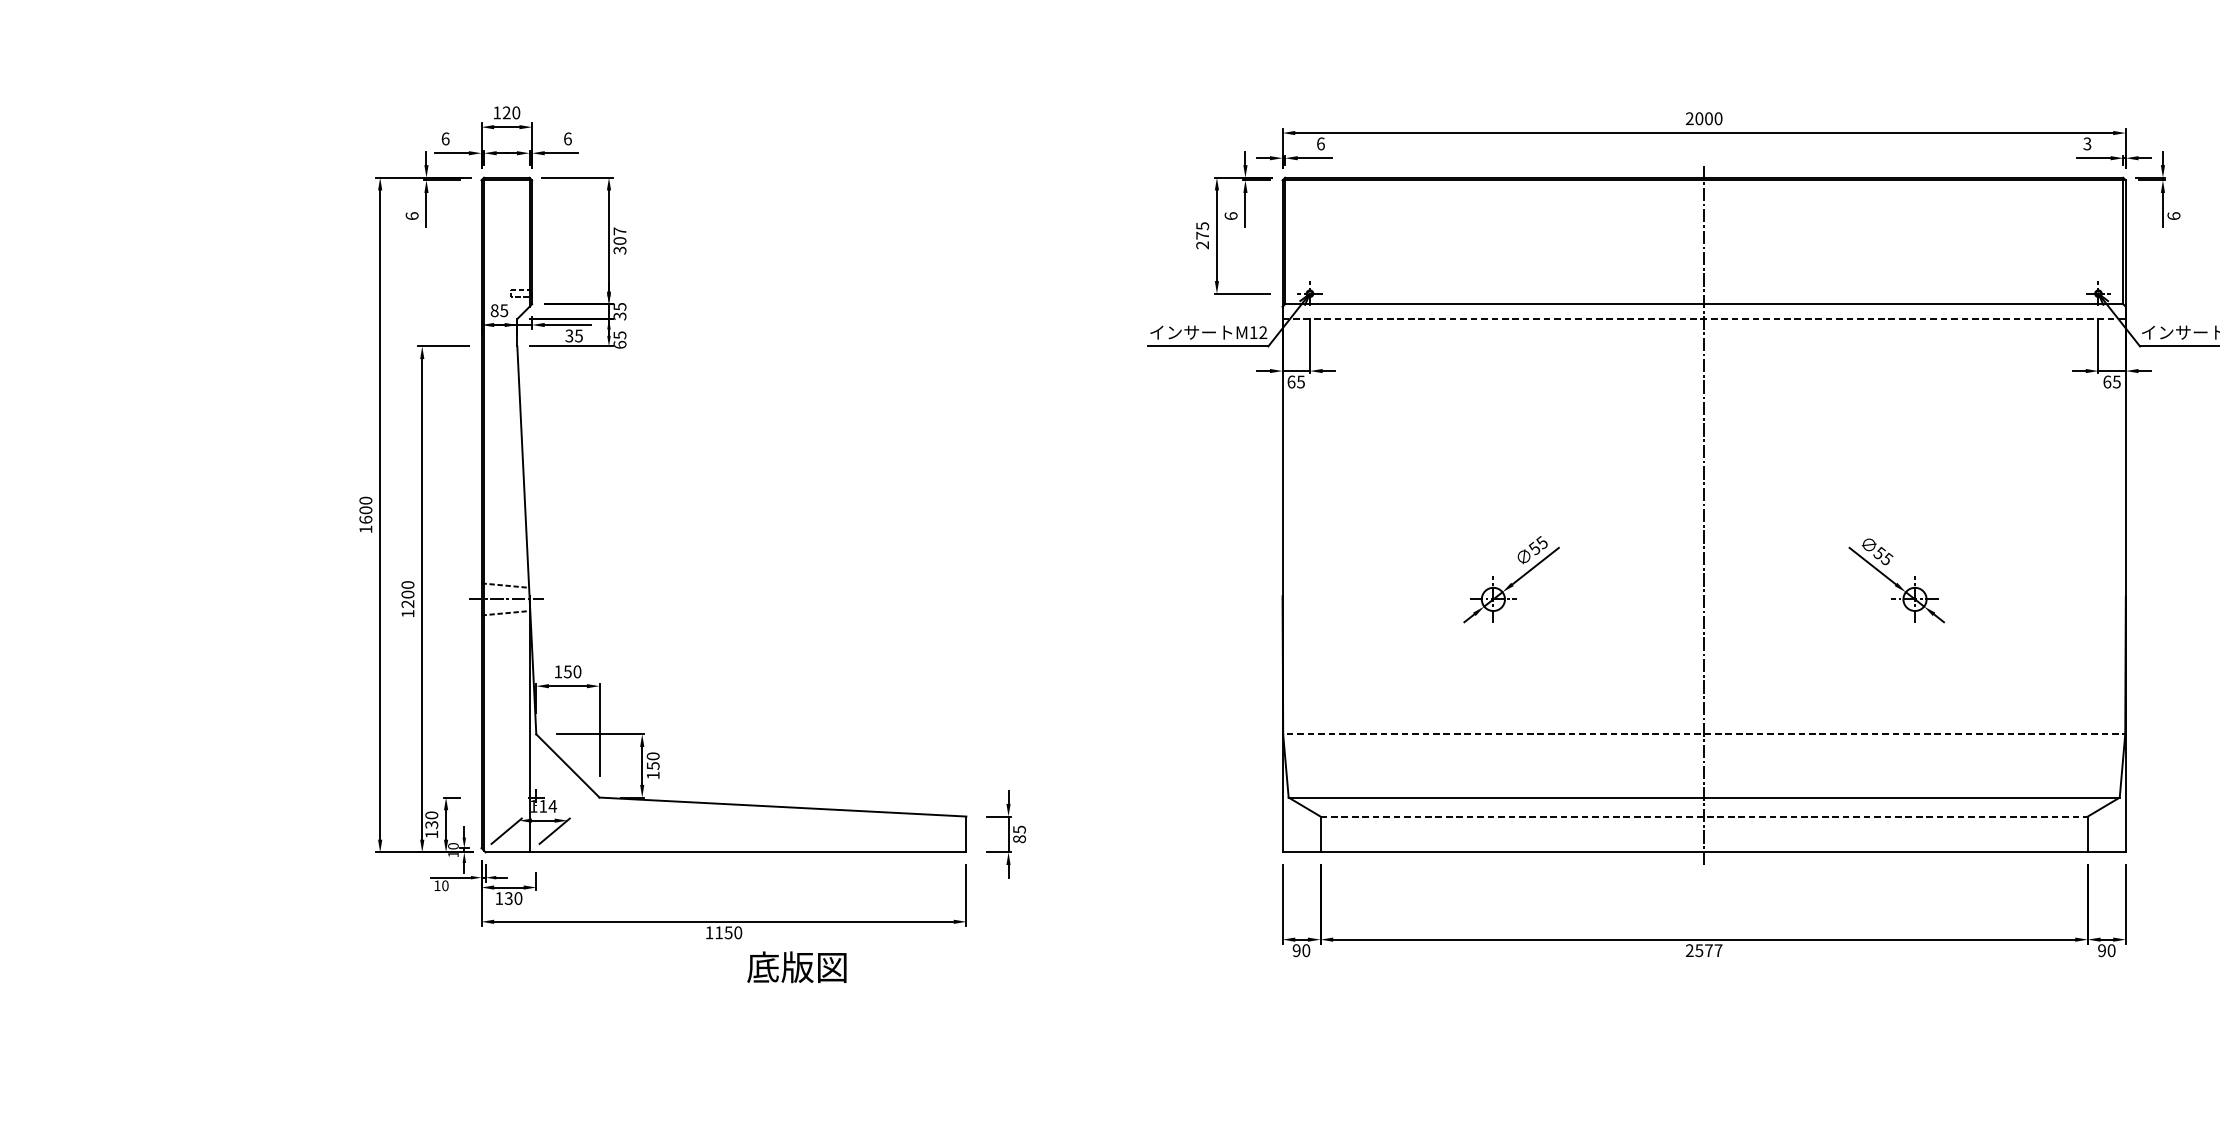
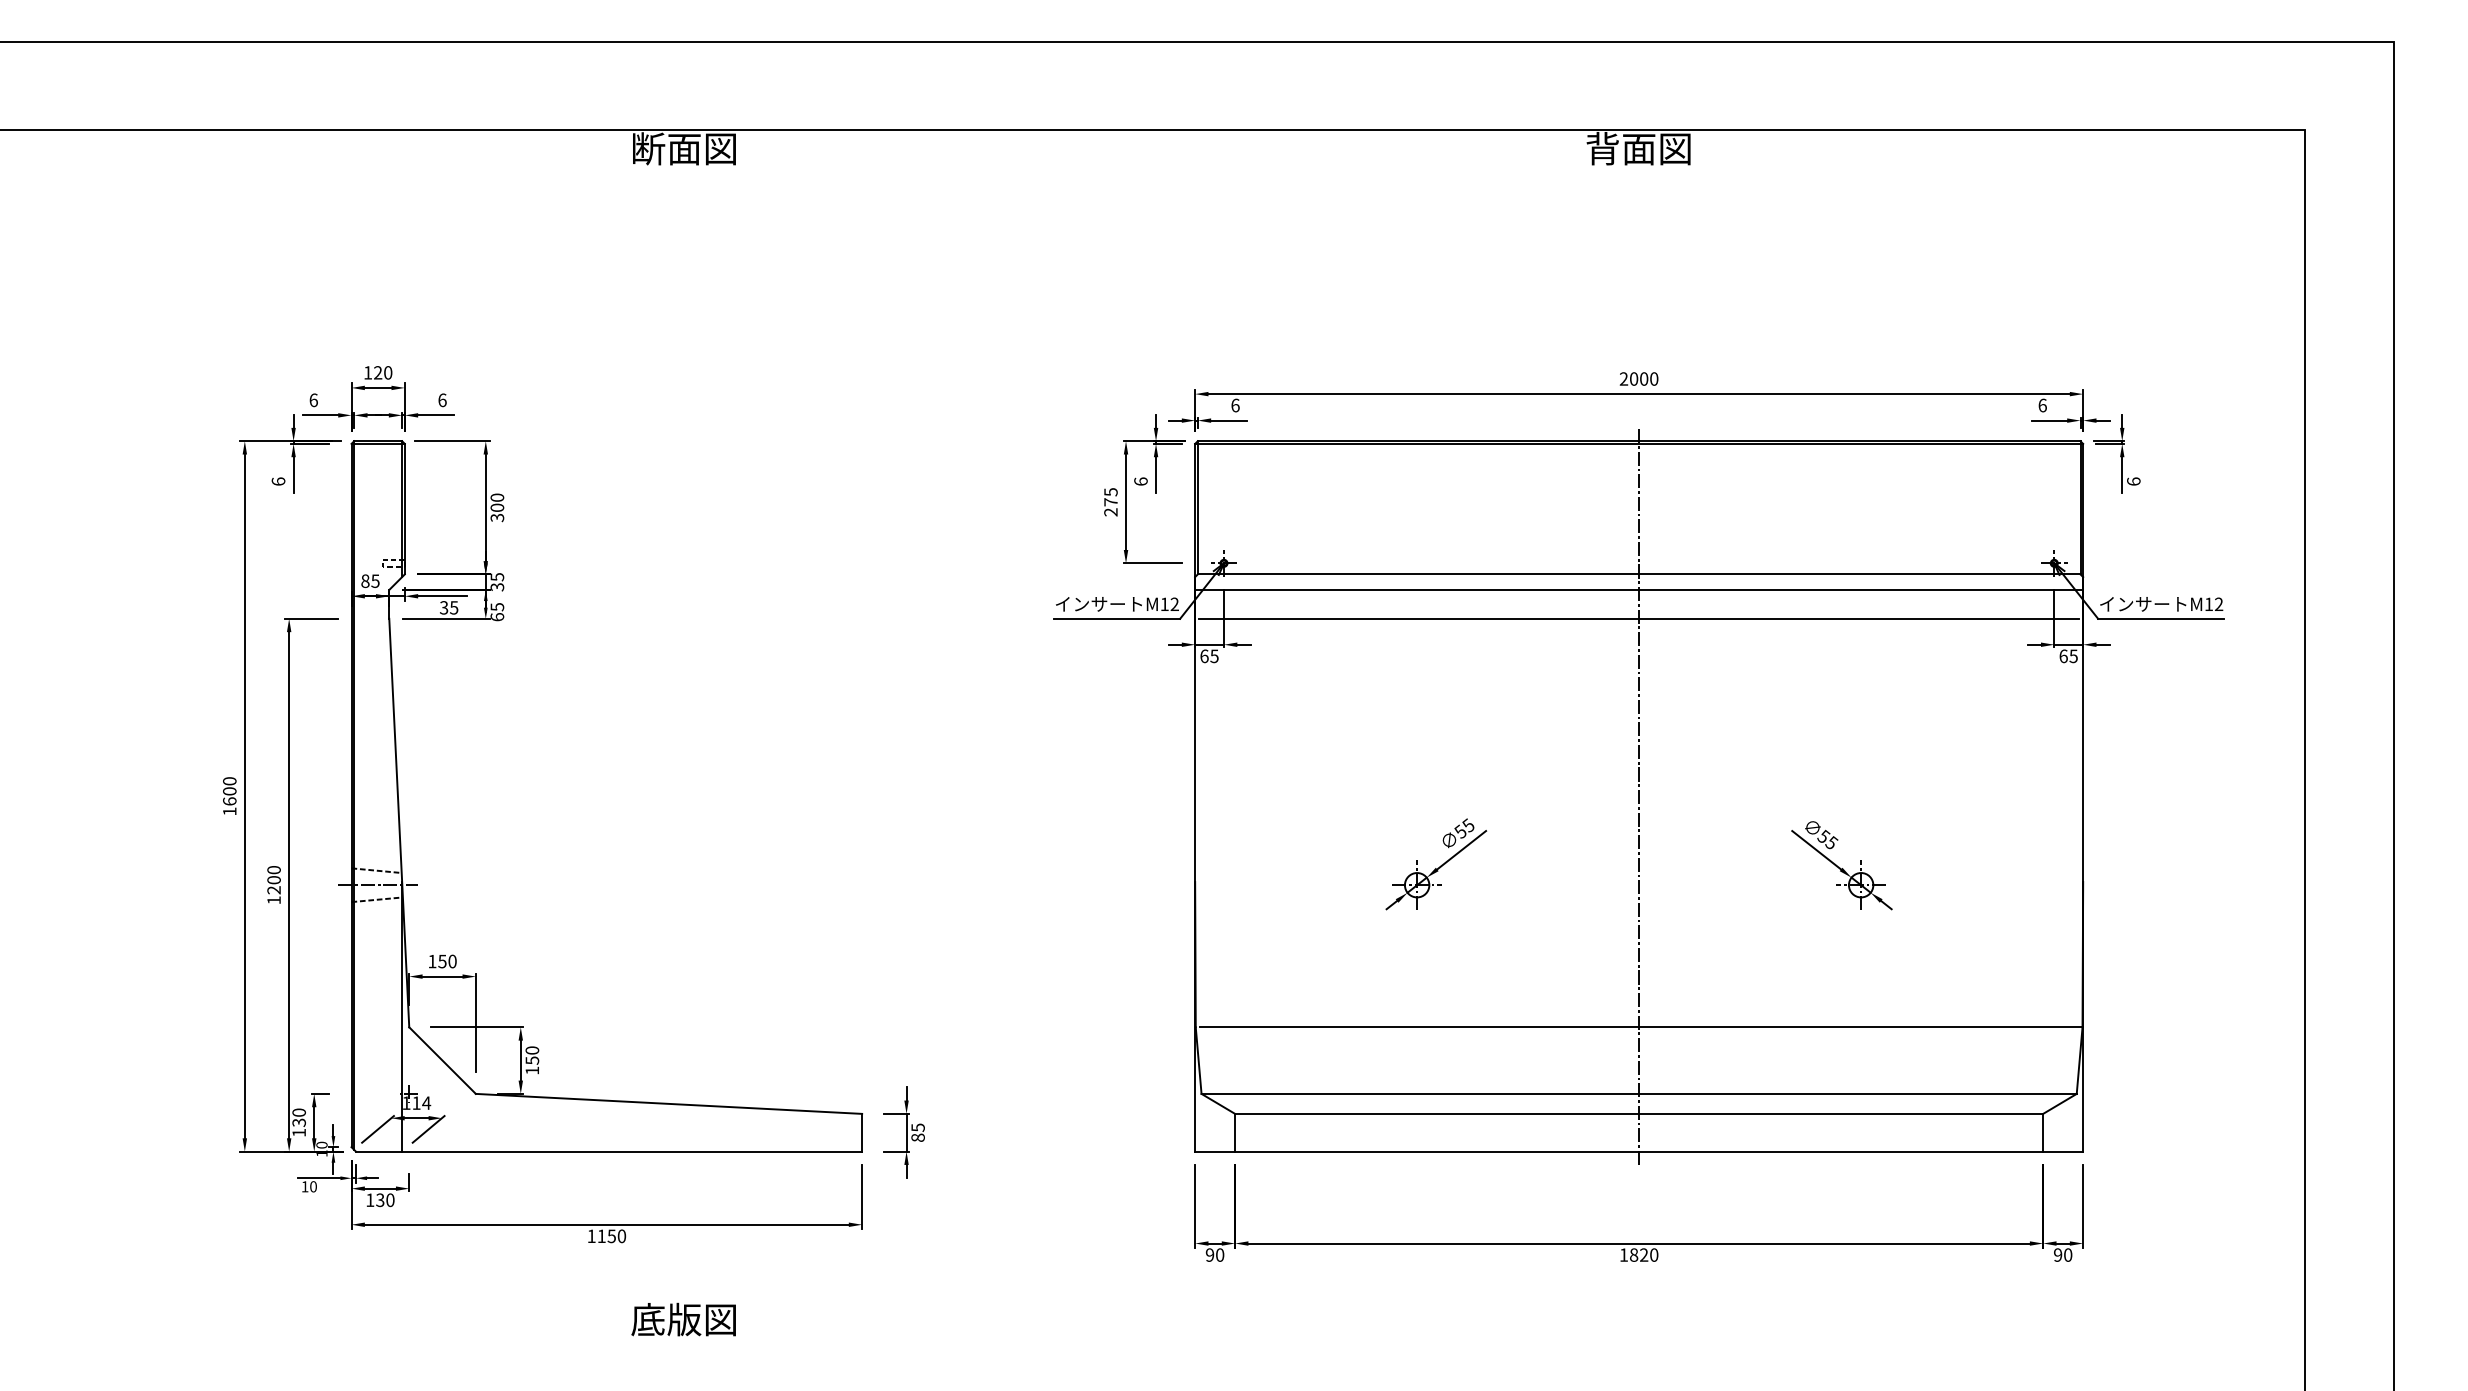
text: (2087, 143) -> (2042, 405), 3 -> 6
text: (620, 231) -> (497, 497), 307 -> 300
line: (1704, 318) -> (1639, 589), dashed -> solid
line: (1703, 346) -> (1638, 618), added
line: (1706, 734) -> (1641, 1027), dashed -> solid
line: (1704, 816) -> (1639, 1113), dashed -> solid
text: (1703, 950) -> (1638, 1254), 2577 -> 1820
text: (796, 967) -> (683, 1319), moved

